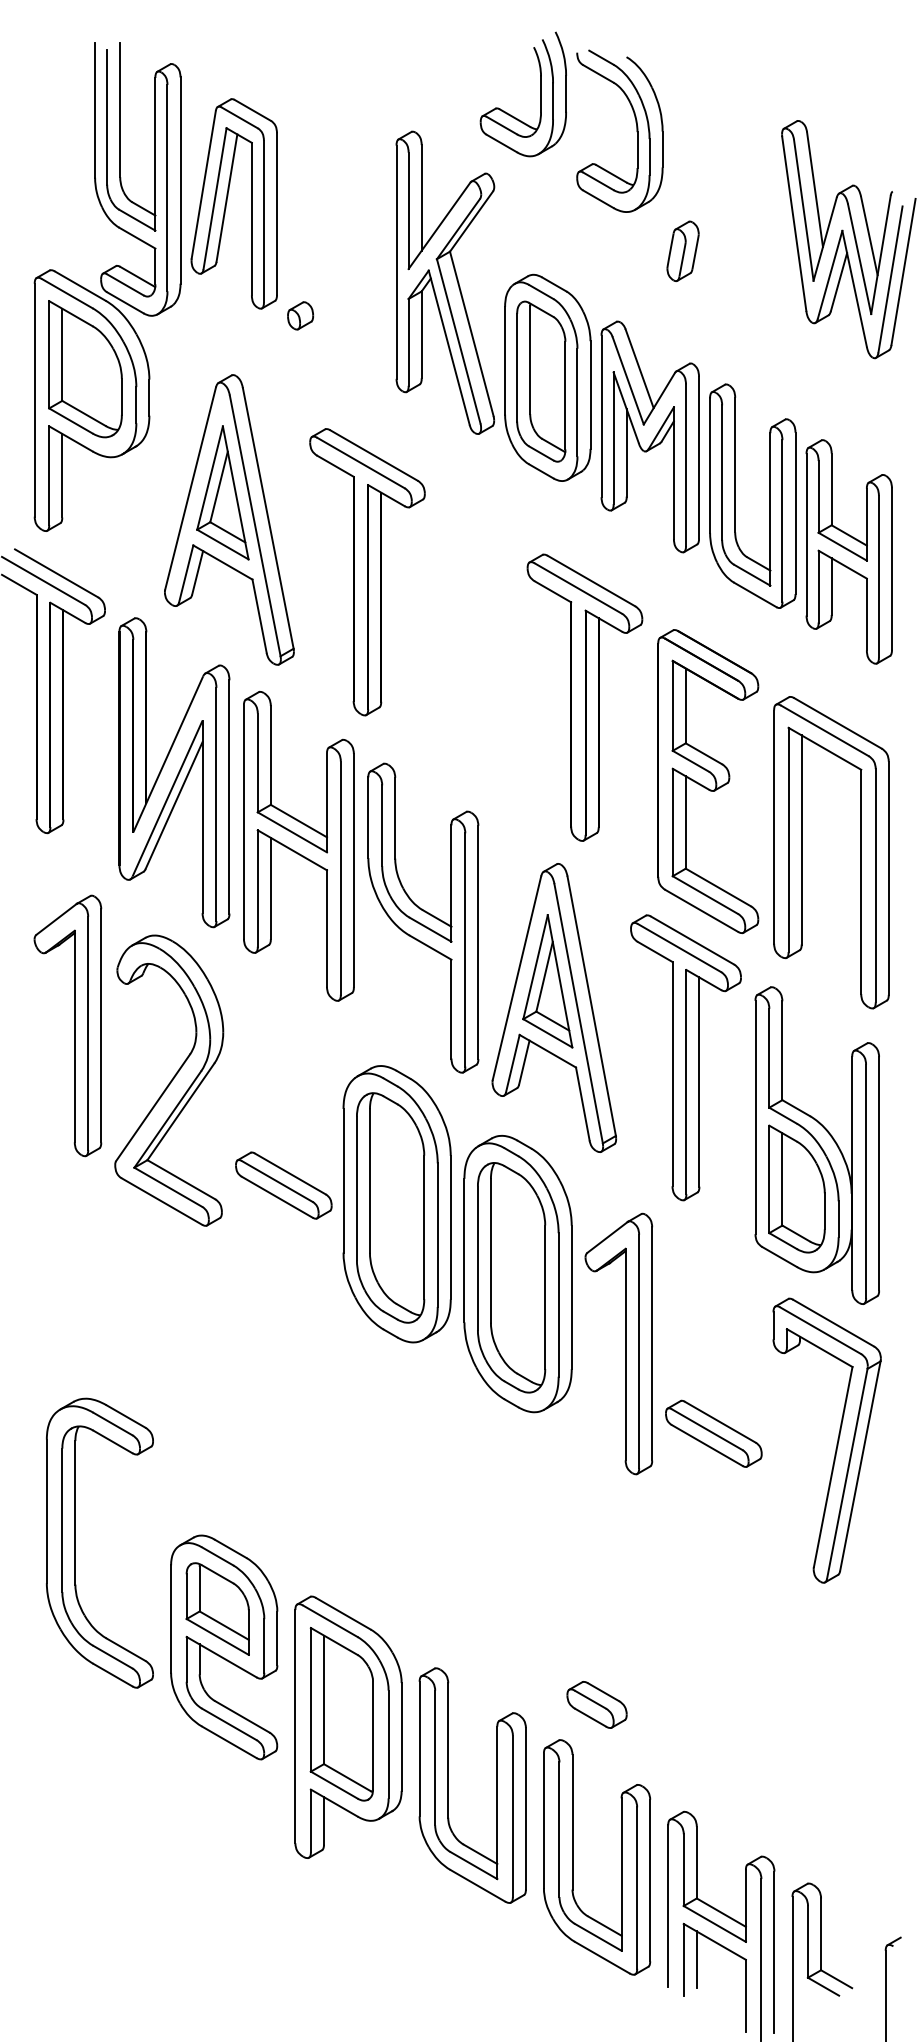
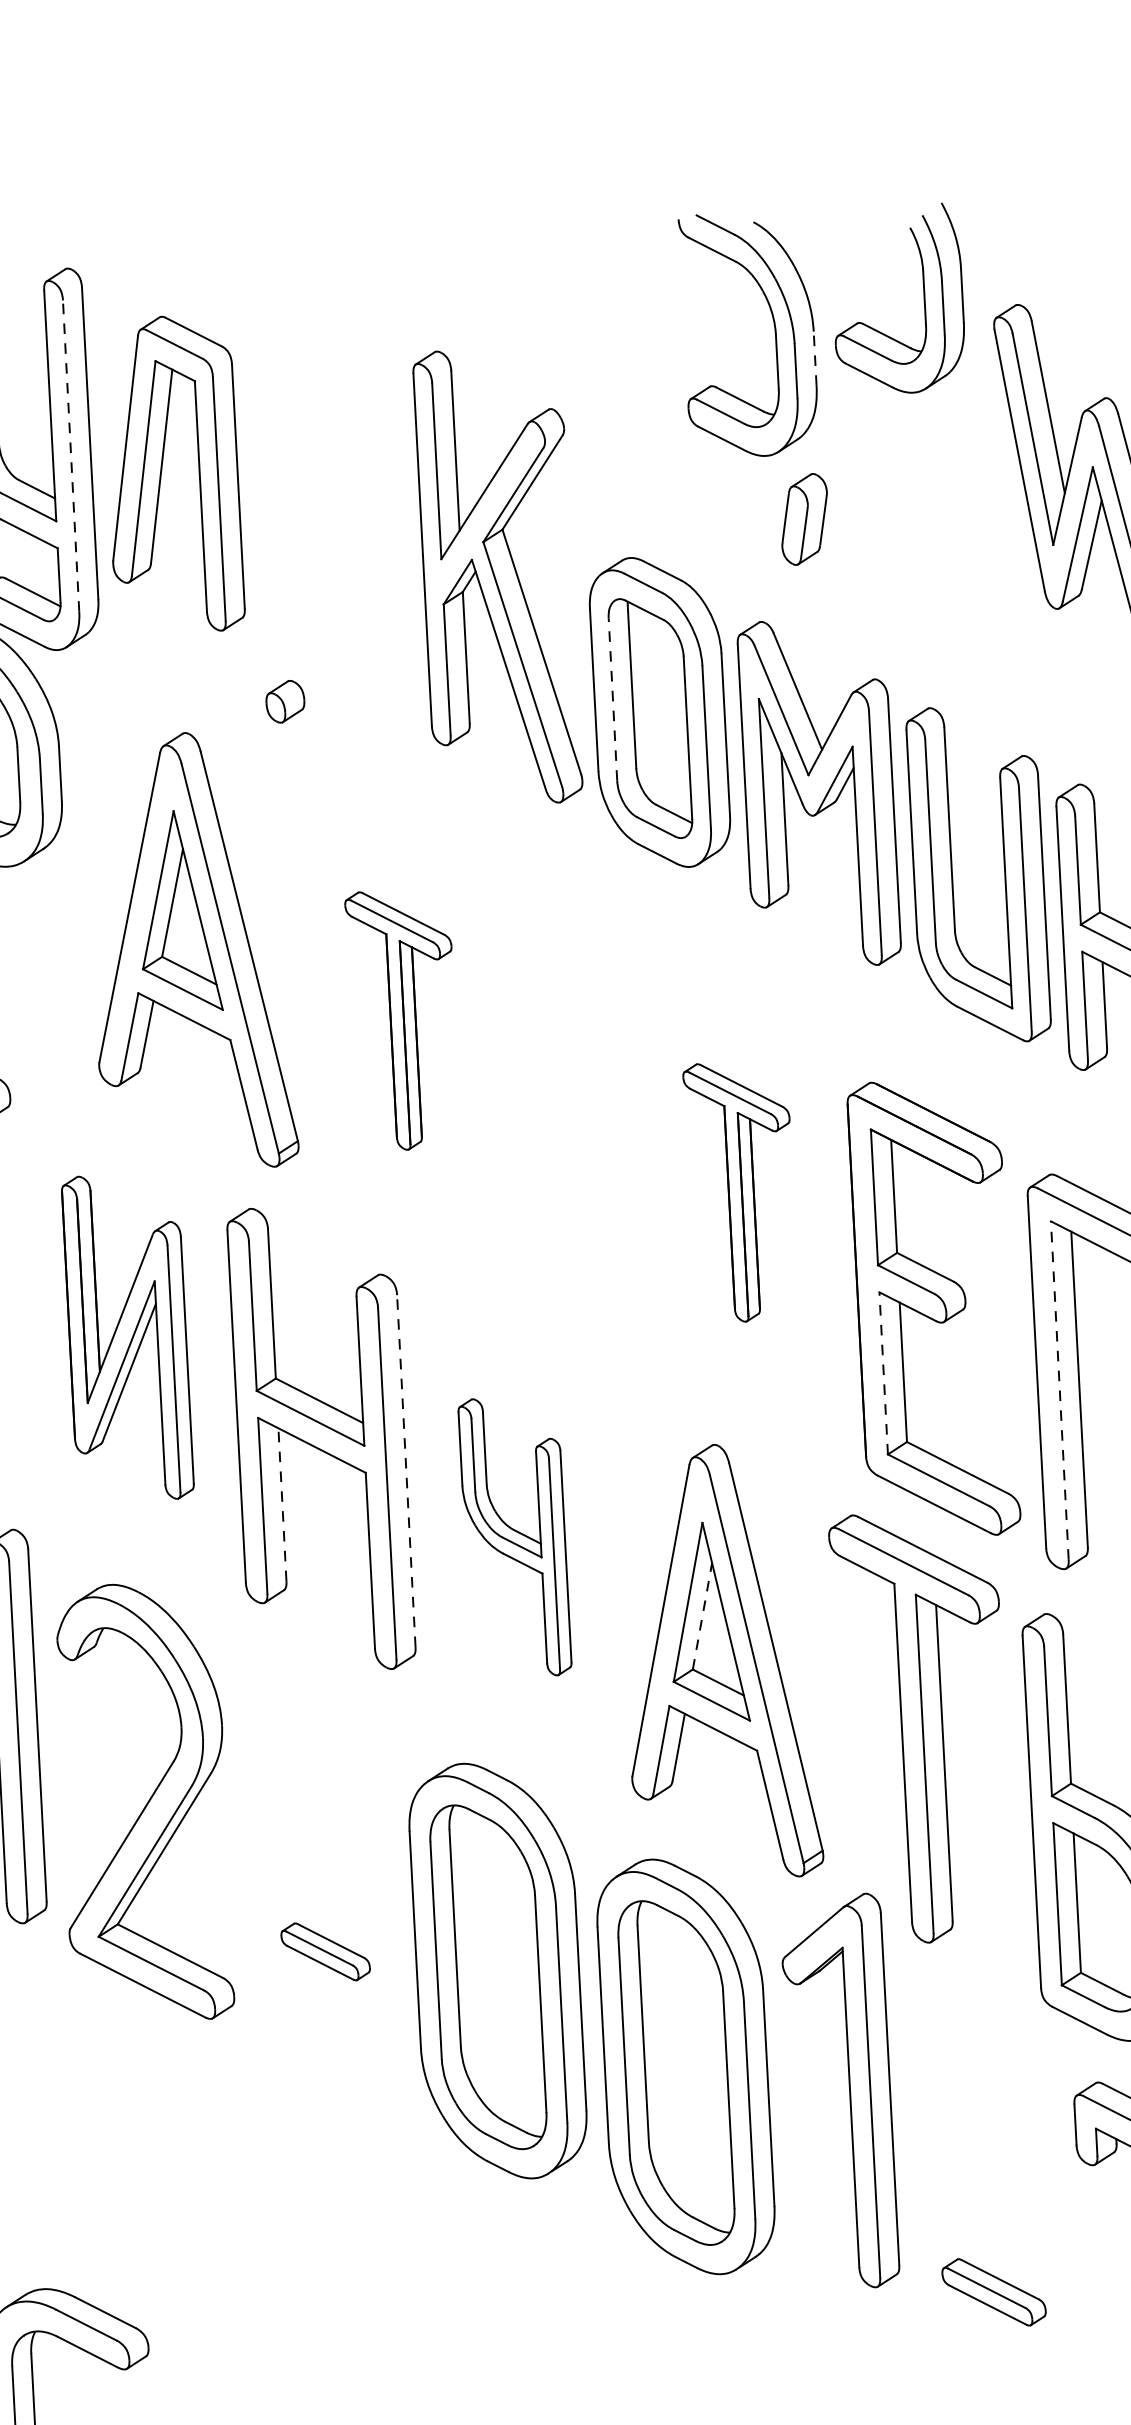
part: (540, 94) -> (923, 298), moved
line: (662, 149) -> (814, 358), solid -> dashed
line: (167, 187) -> (71, 455), solid -> dashed
part: (682, 250) -> (803, 518), moved
part: (300, 315) -> (285, 701), moved
line: (517, 367) -> (613, 699), solid -> dashed
part: (367, 572) -> (403, 1020), size x0.6
part: (584, 697) -> (740, 1191), size x0.6
part: (174, 772) -> (127, 1337), size x0.7
line: (672, 822) -> (883, 1373), solid -> dashed
line: (788, 839) -> (1059, 1389), solid -> dashed
line: (353, 870) -> (405, 1471), solid -> dashed
line: (270, 888) -> (281, 1504), solid -> dashed
part: (423, 917) -> (515, 1536), size x0.6
line: (544, 976) -> (702, 1615), solid -> dashed
part: (283, 1185) -> (325, 1951), size x0.6
part: (625, 1343) -> (849, 2090), moved
part: (713, 1433) -> (993, 2292), size x0.7

